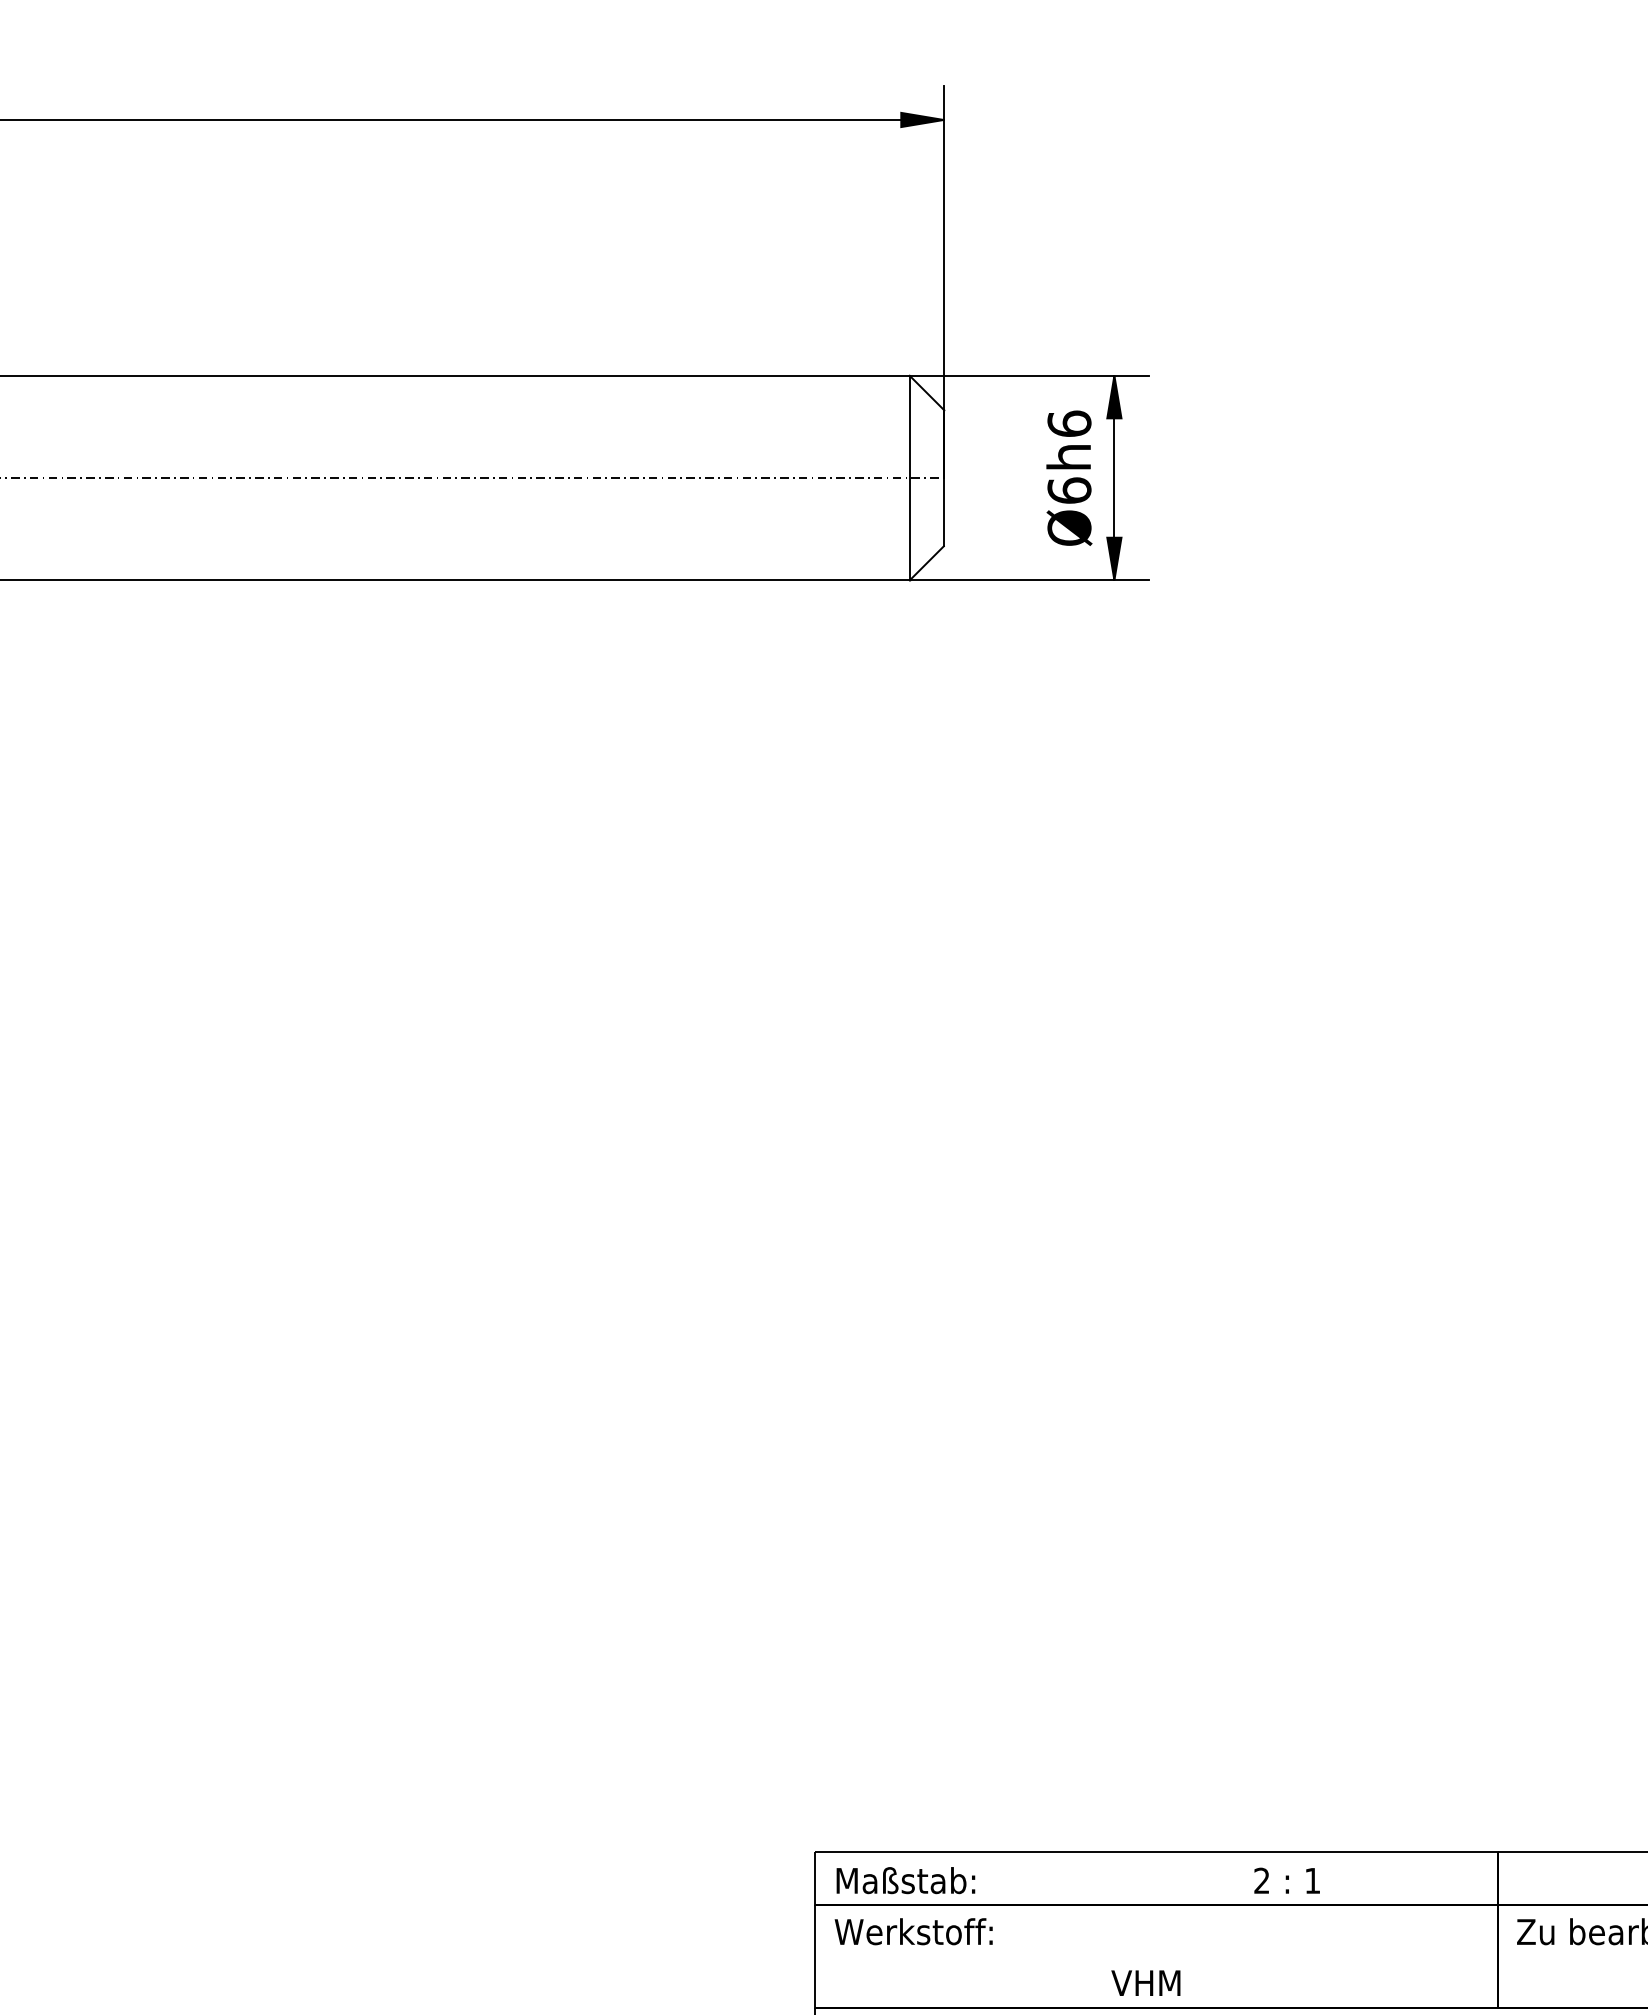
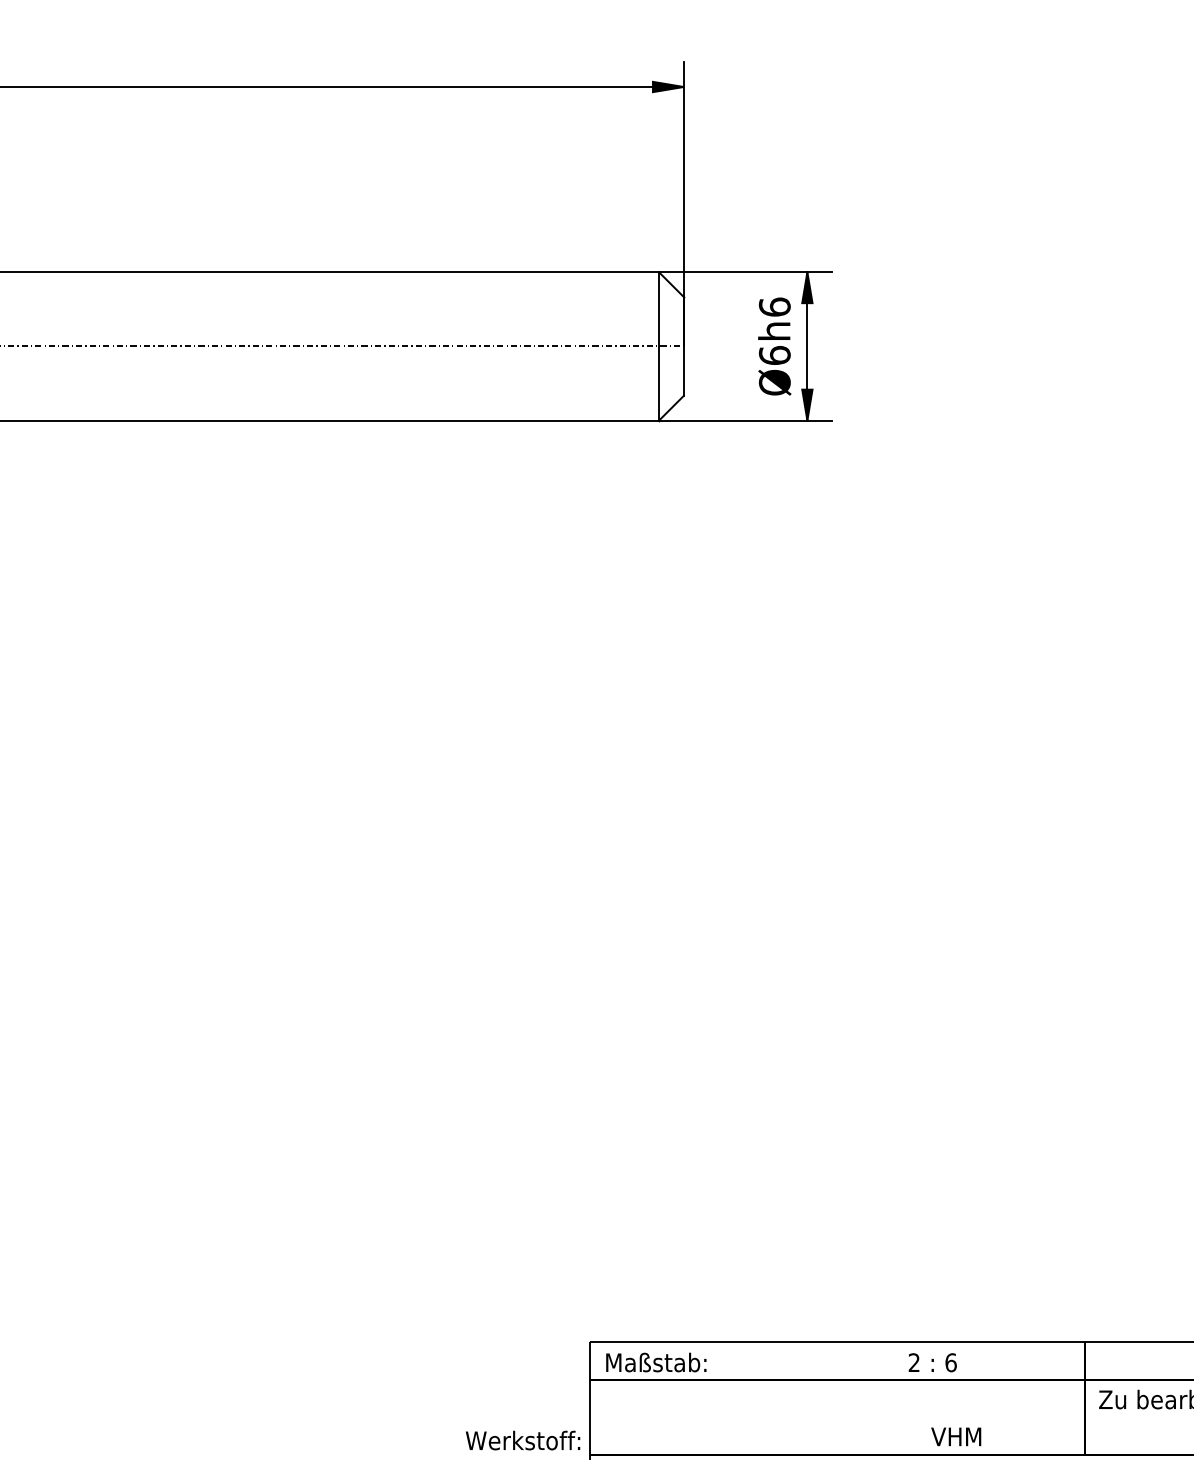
text: (1311, 1880) -> (950, 1362), 1 -> 6
text: (914, 1931) -> (523, 1440), moved
text: (1146, 1982) -> (956, 1436), moved

